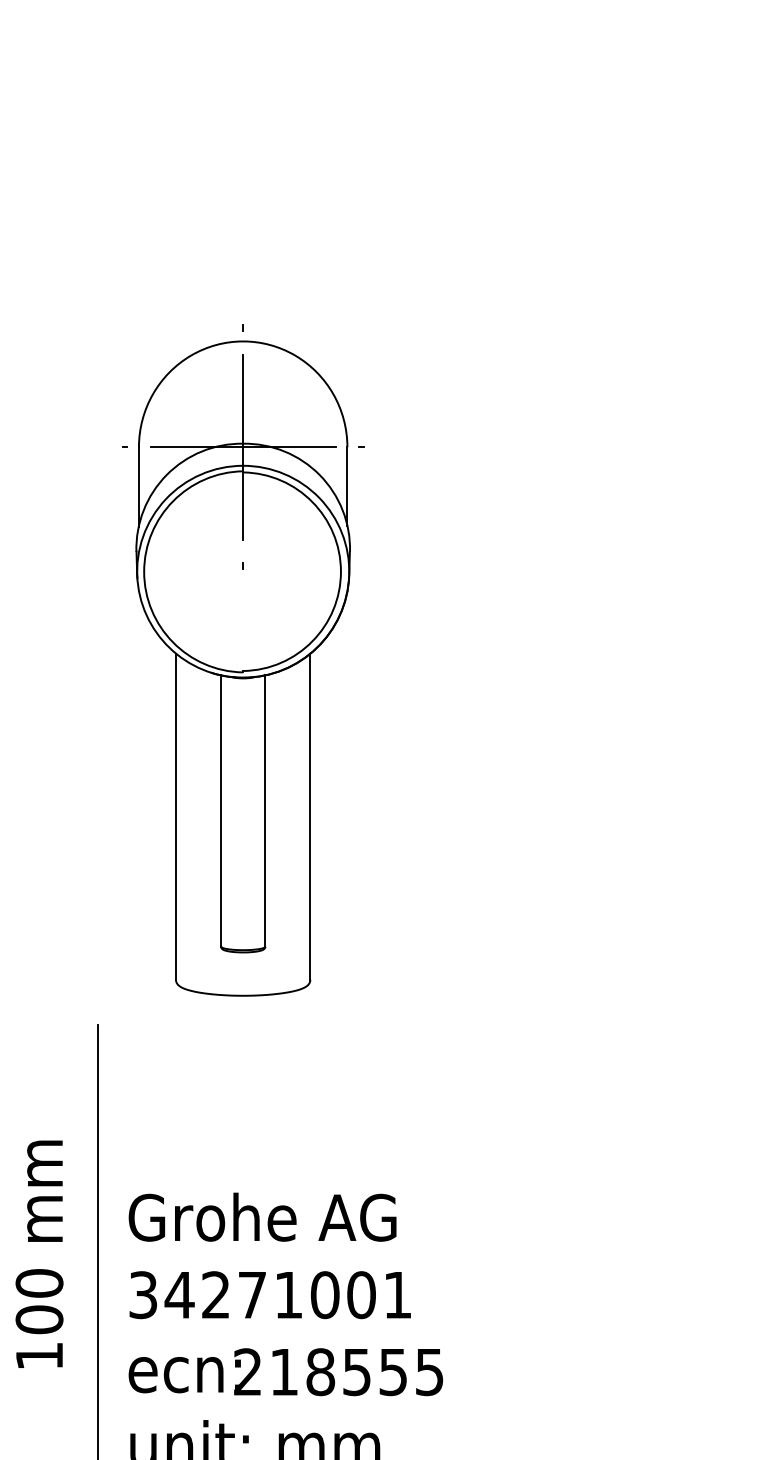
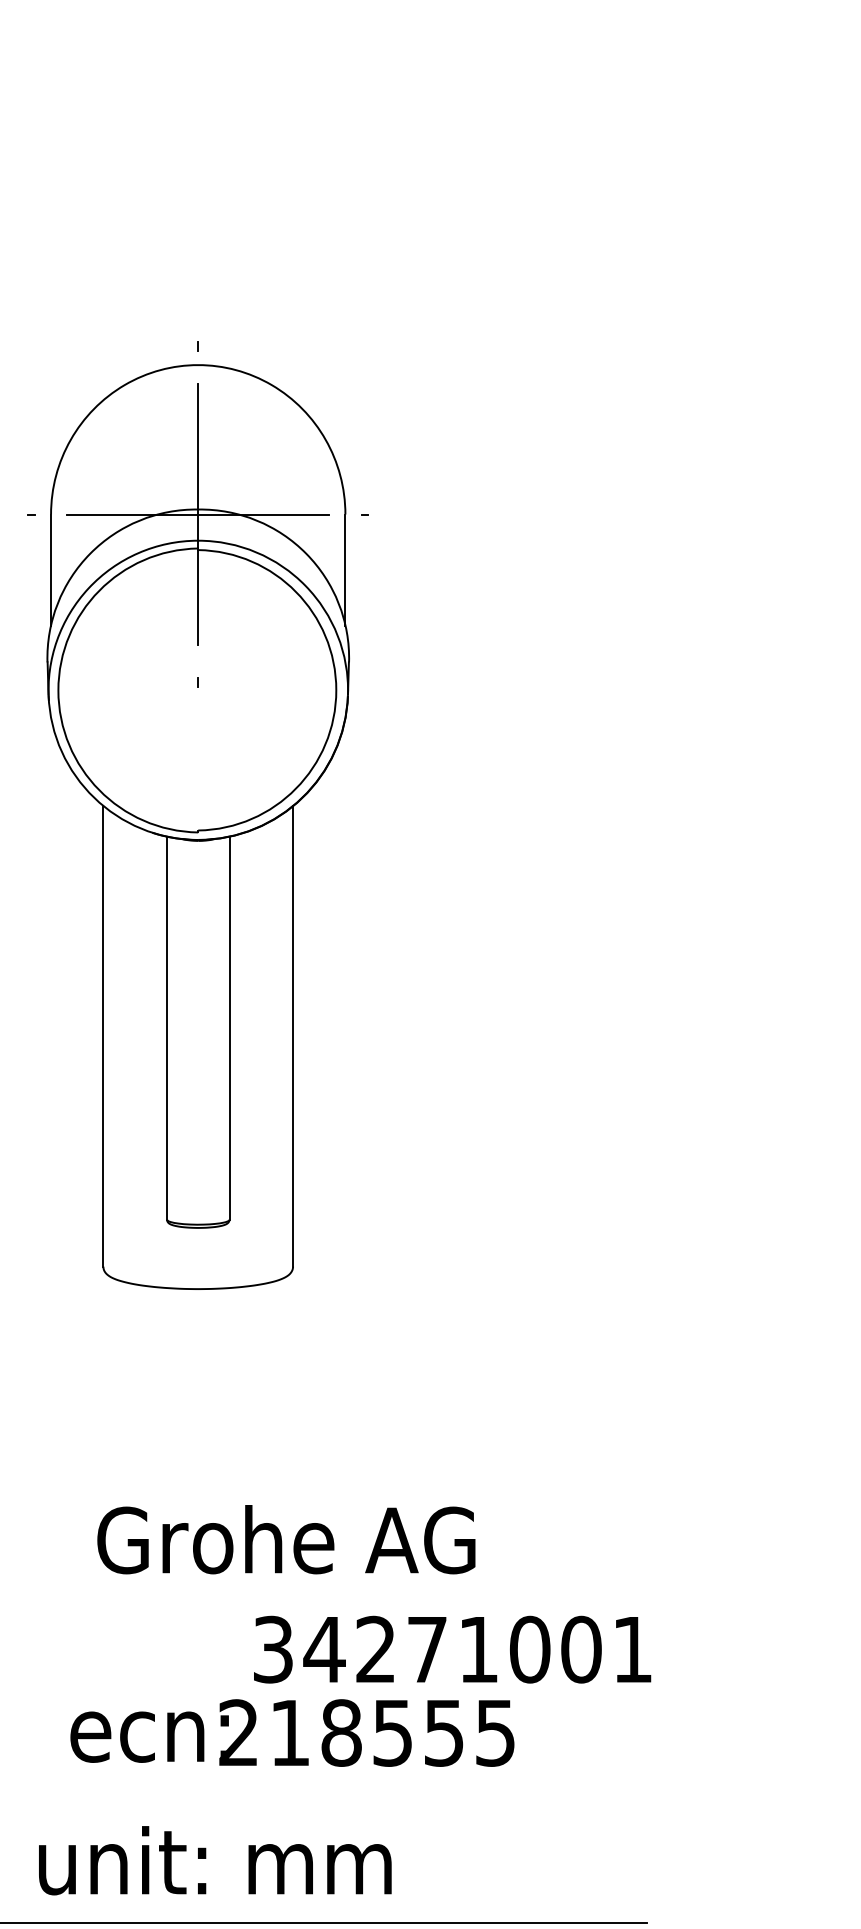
part: (243, 660) -> (198, 815), moved
text: (262, 1216) -> (286, 1538), moved
text: (269, 1295) -> (451, 1650), moved
text: (285, 1372) -> (291, 1733), moved

